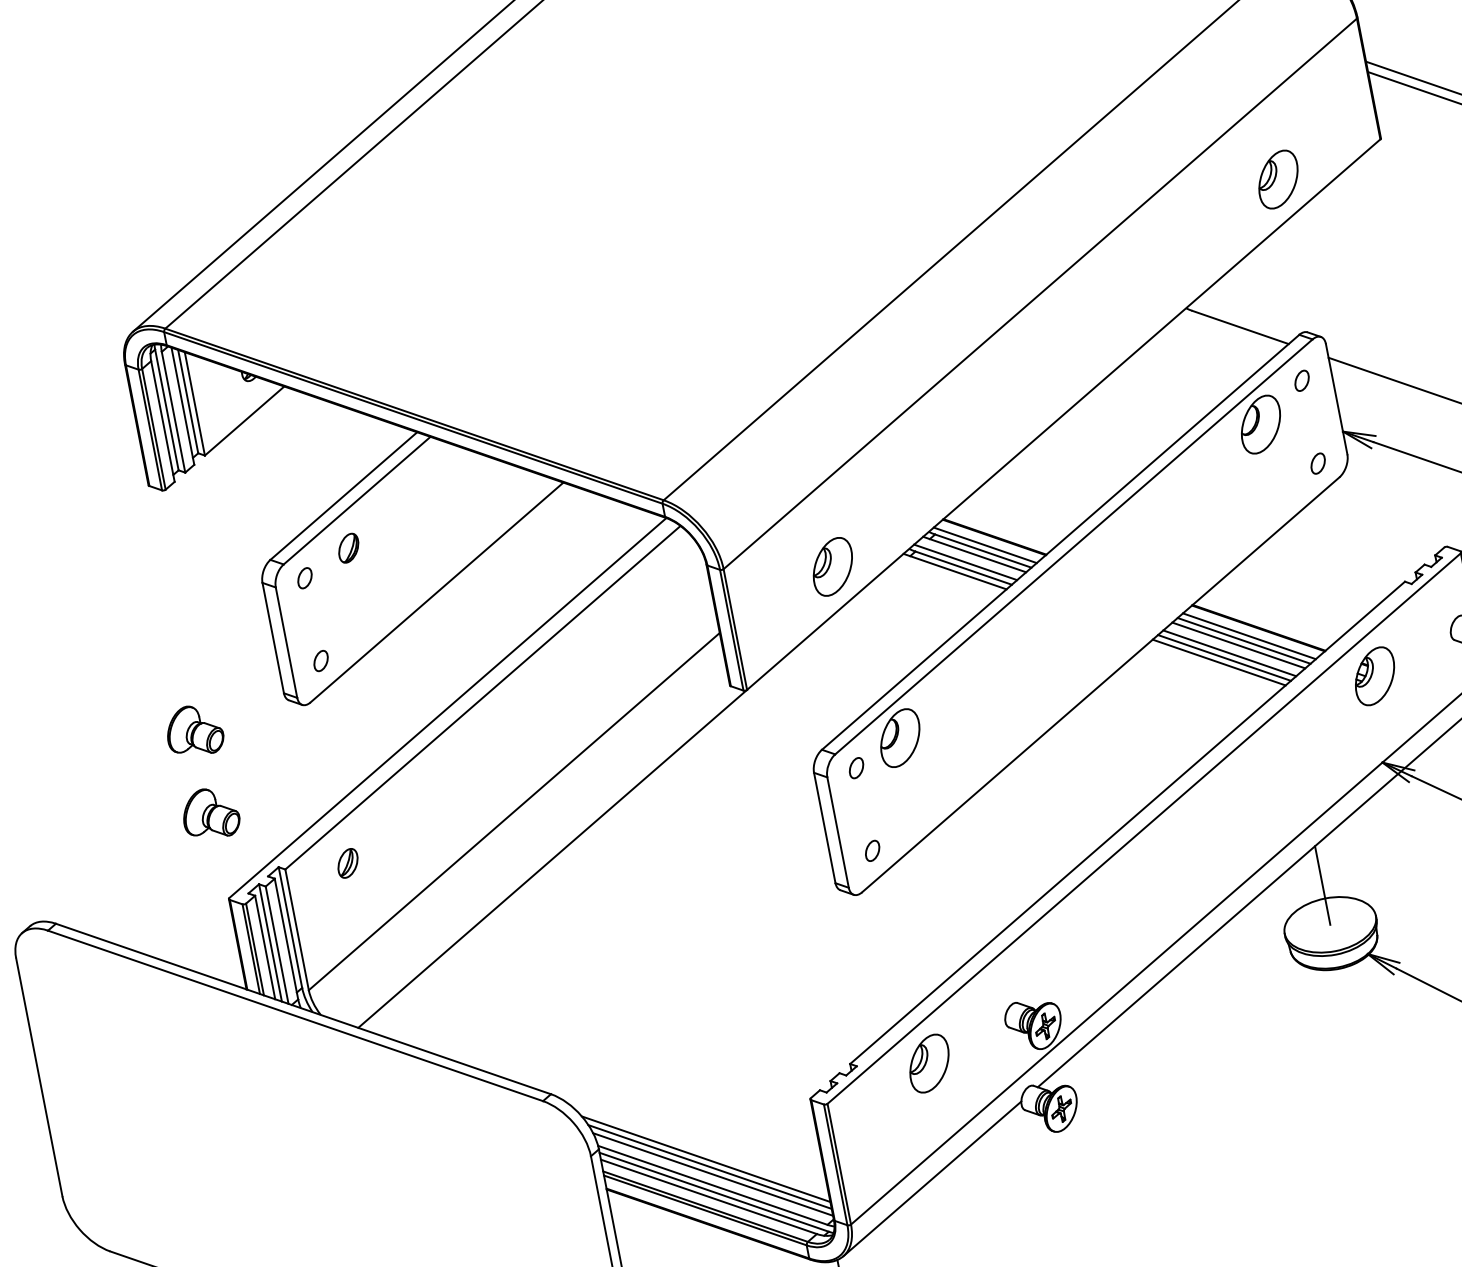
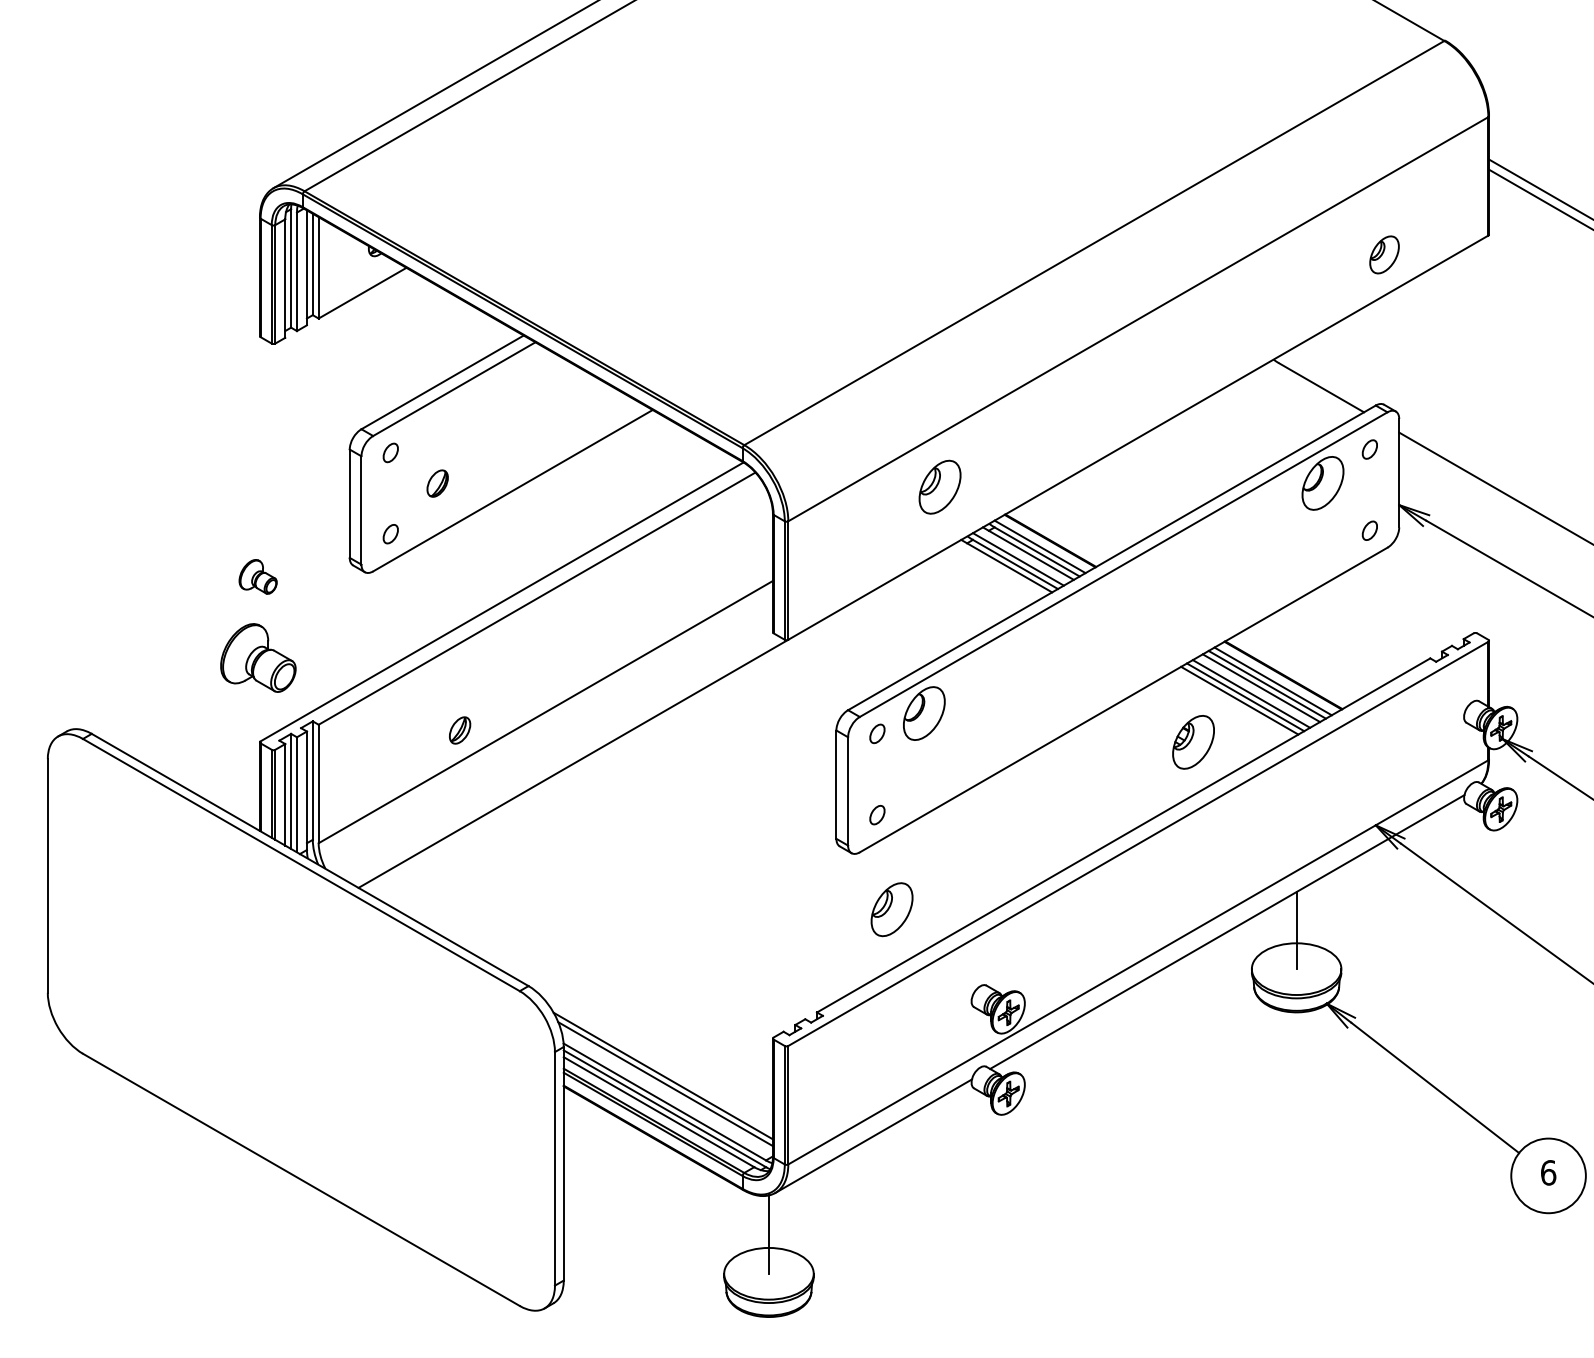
part: (1278, 179) -> (1384, 254), size x0.7
part: (348, 548) -> (437, 483), moved
part: (832, 566) -> (939, 486), moved
part: (1374, 676) -> (1193, 742), moved
part: (193, 730) -> (257, 576), size x0.7
part: (209, 814) -> (257, 658), size x1.4
part: (348, 863) -> (460, 730), moved
part: (928, 1063) -> (891, 909), moved
line: (712, 1174) -> (666, 1091), removed

